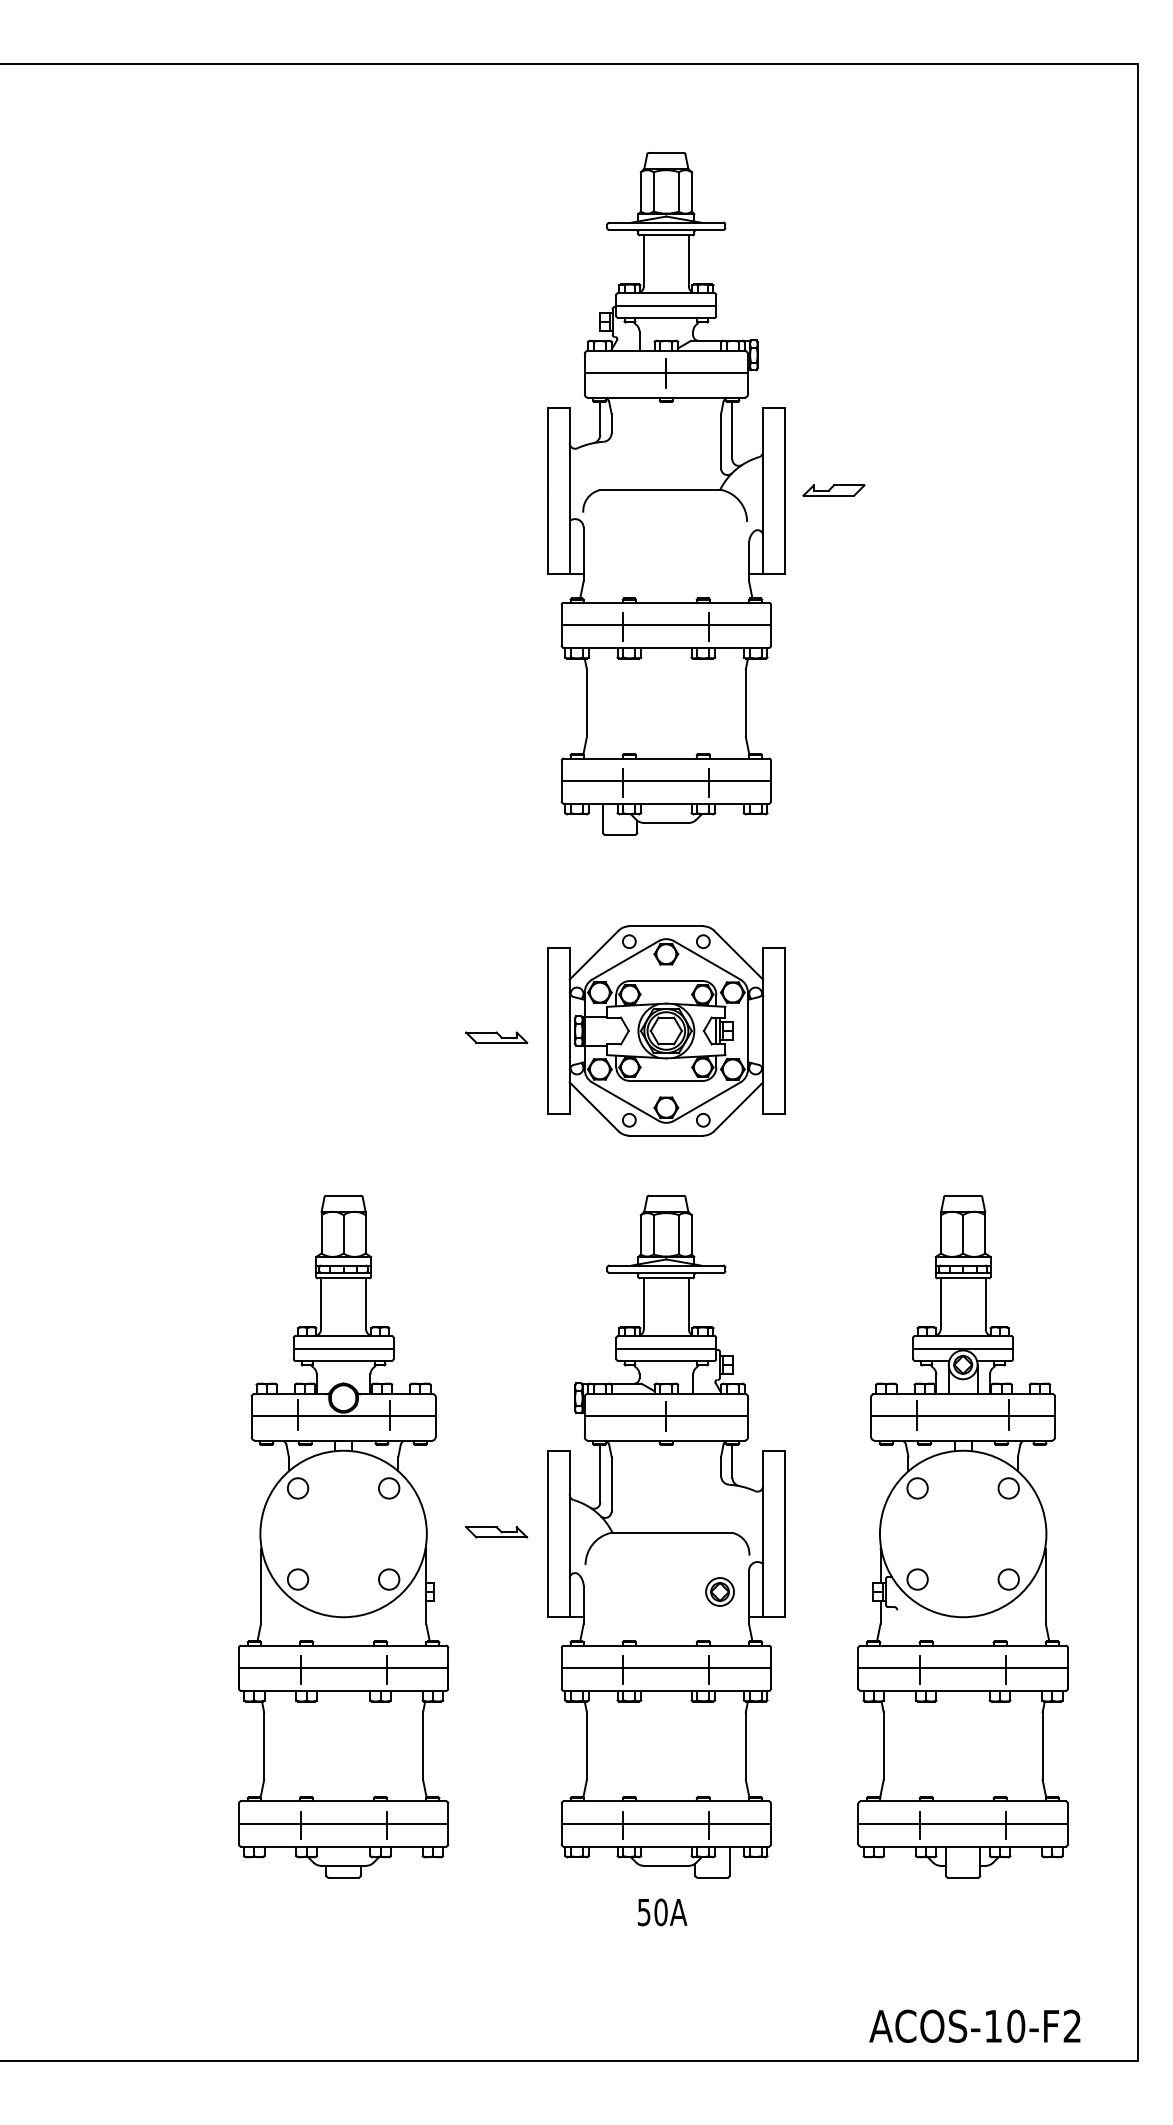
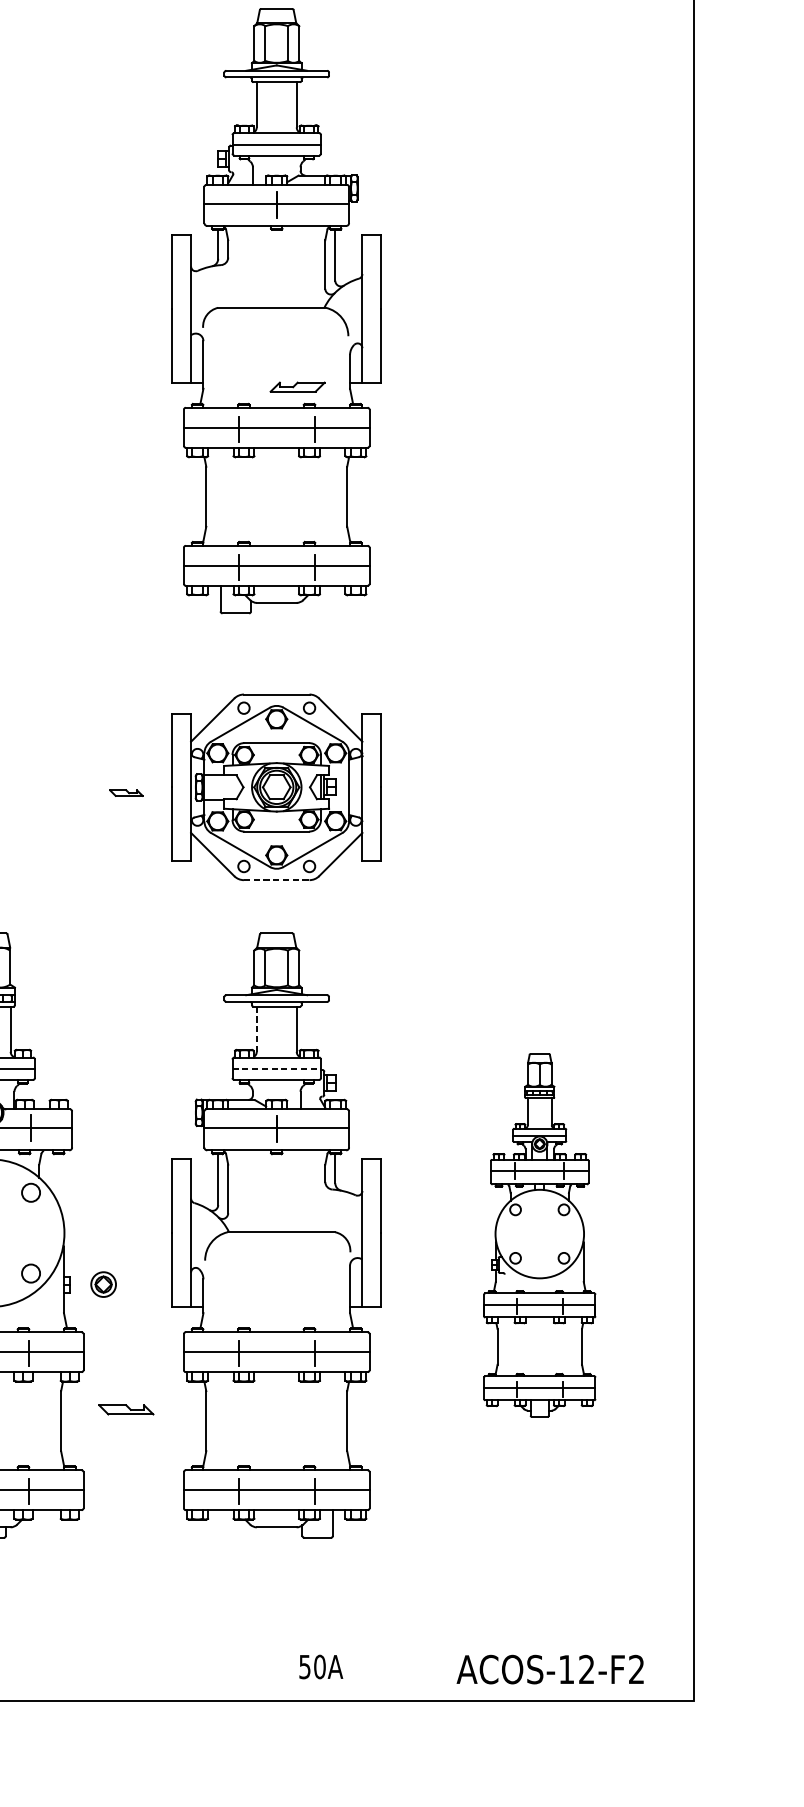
part: (833, 490) -> (297, 387), moved
part: (496, 1037) -> (126, 793), size x0.6
line: (666, 1135) -> (276, 879), solid -> dashed
line: (643, 1303) -> (256, 1028), solid -> dashed
line: (666, 1348) -> (276, 1068), solid -> dashed
part: (496, 1532) -> (126, 1410), moved
part: (962, 1536) -> (539, 1235), size x0.6
part: (719, 1591) -> (103, 1284), moved
text: (662, 1912) -> (321, 1667), moved
text: (1016, 2025) -> (587, 1668), ACOS-10-F2 -> ACOS-12-F2

